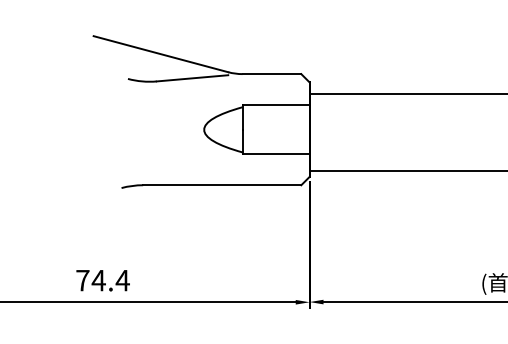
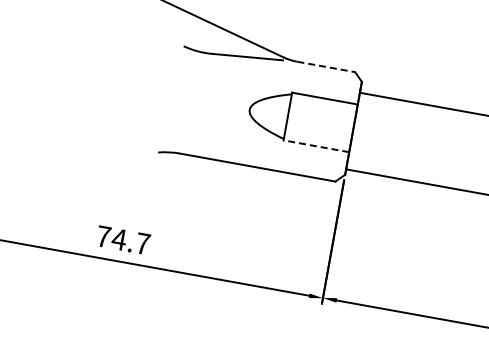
line: (272, 74) -> (326, 67), solid -> dashed
line: (275, 153) -> (315, 145), solid -> dashed
text: (122, 280) -> (142, 243), 74.4 -> 74.7

